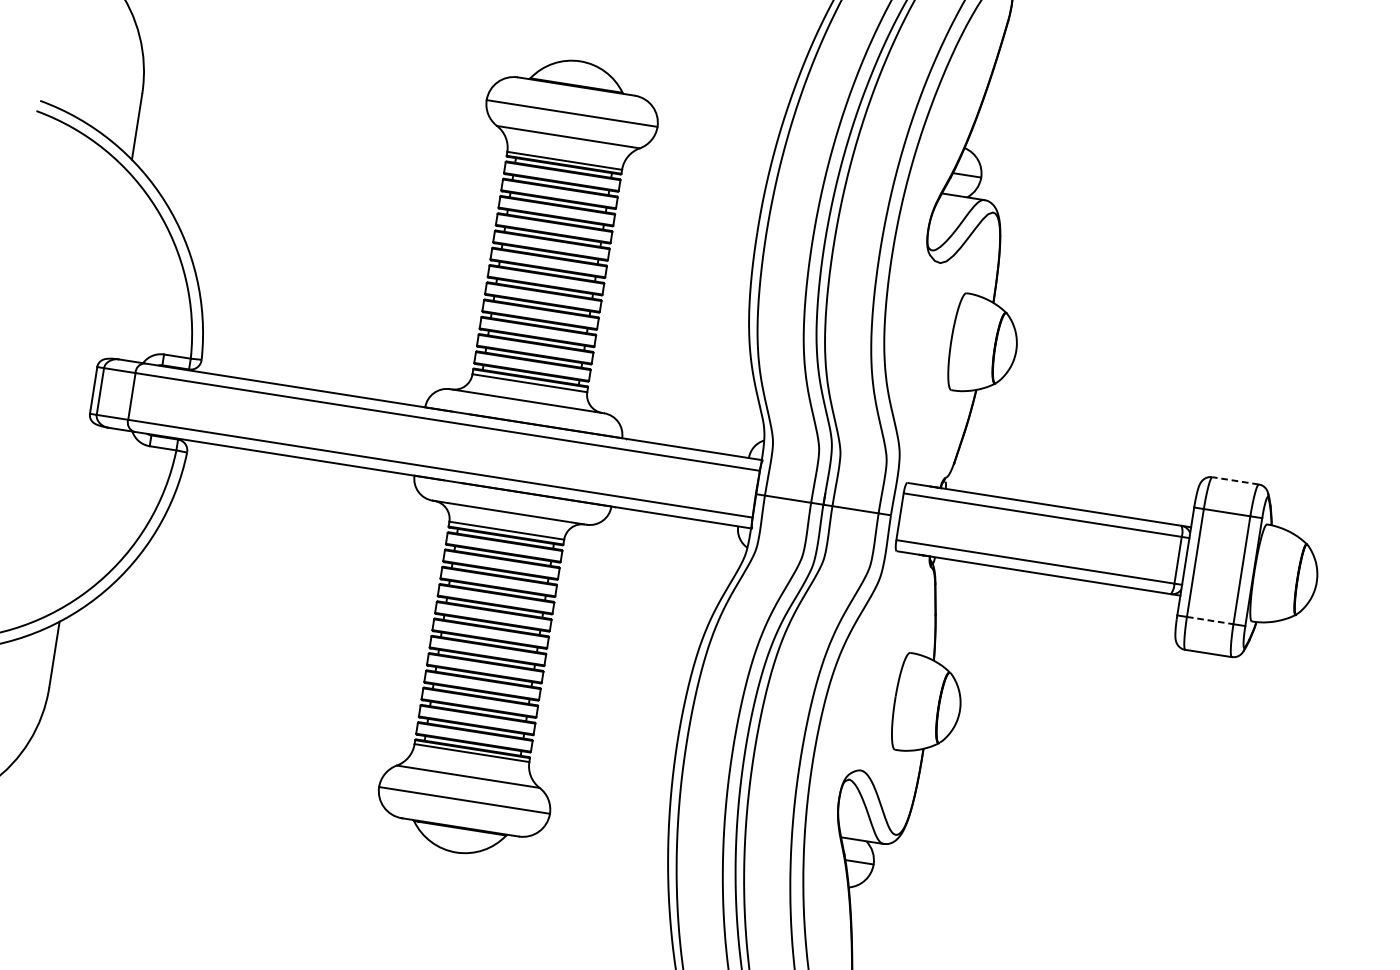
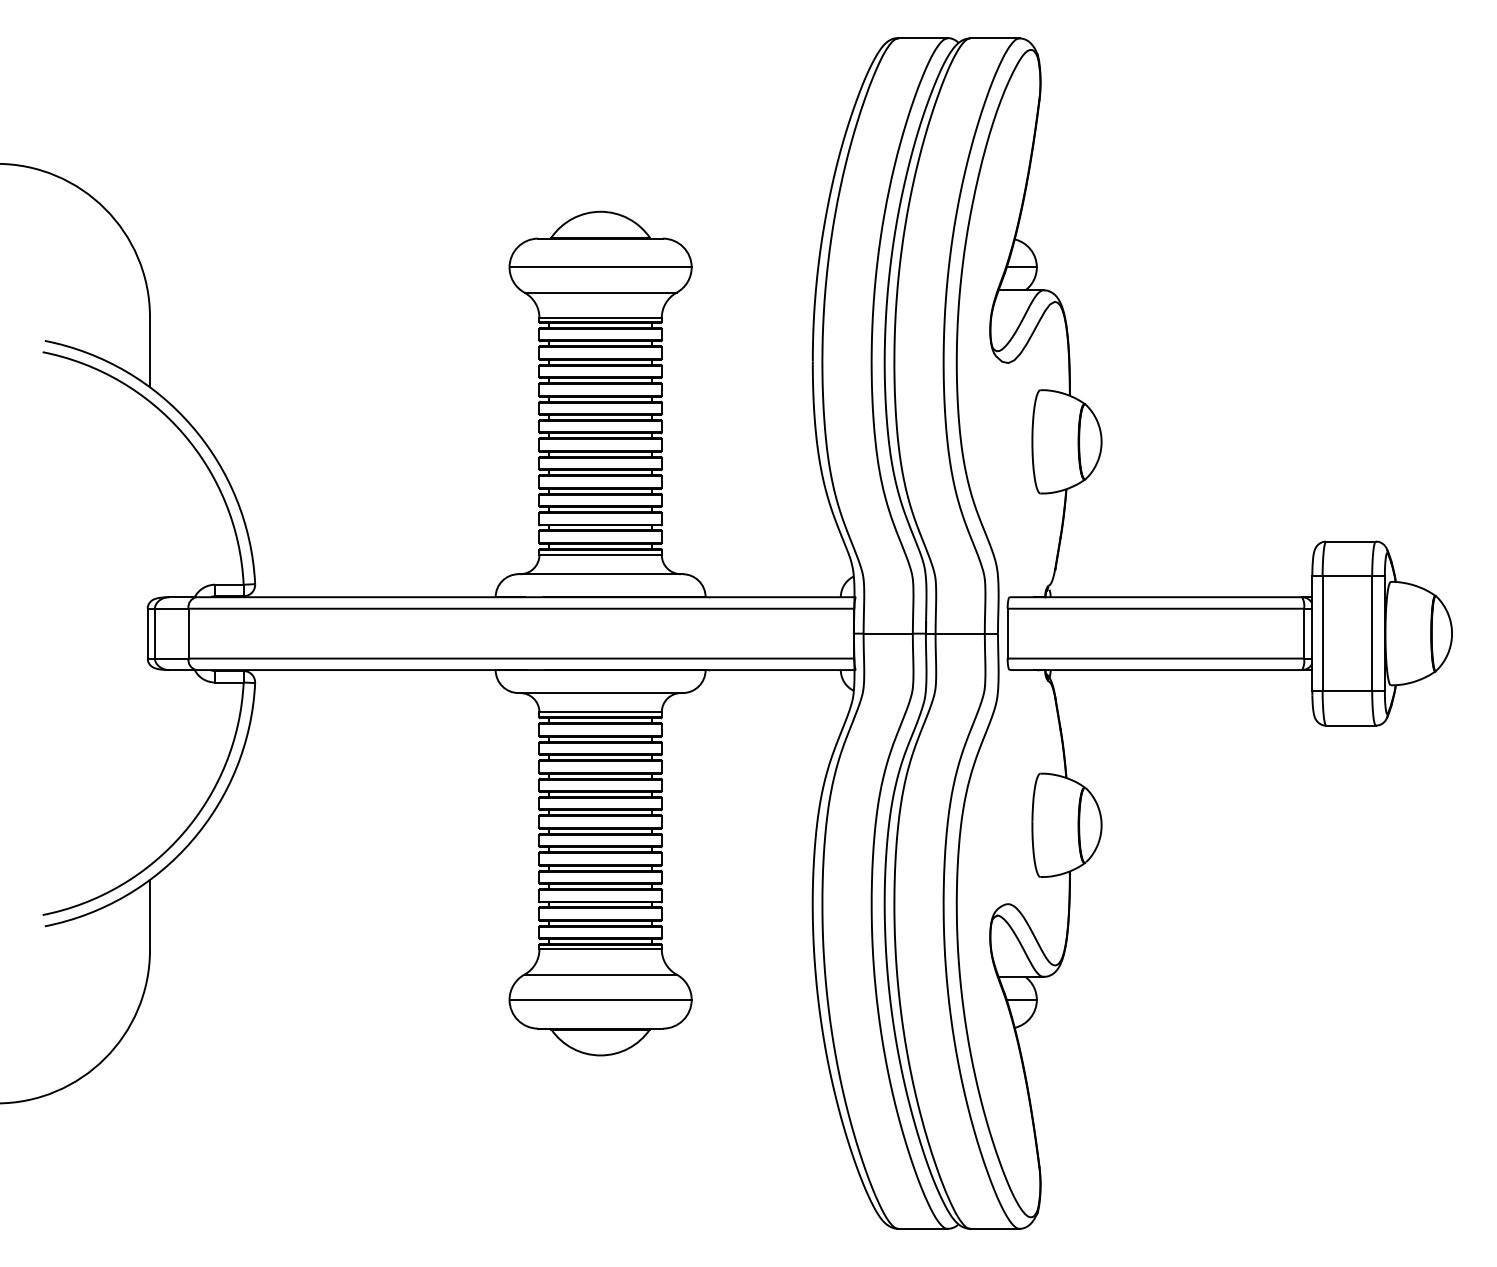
line: (1236, 480) -> (1351, 541), dashed -> solid
line: (1210, 620) -> (1347, 691), dashed -> solid

